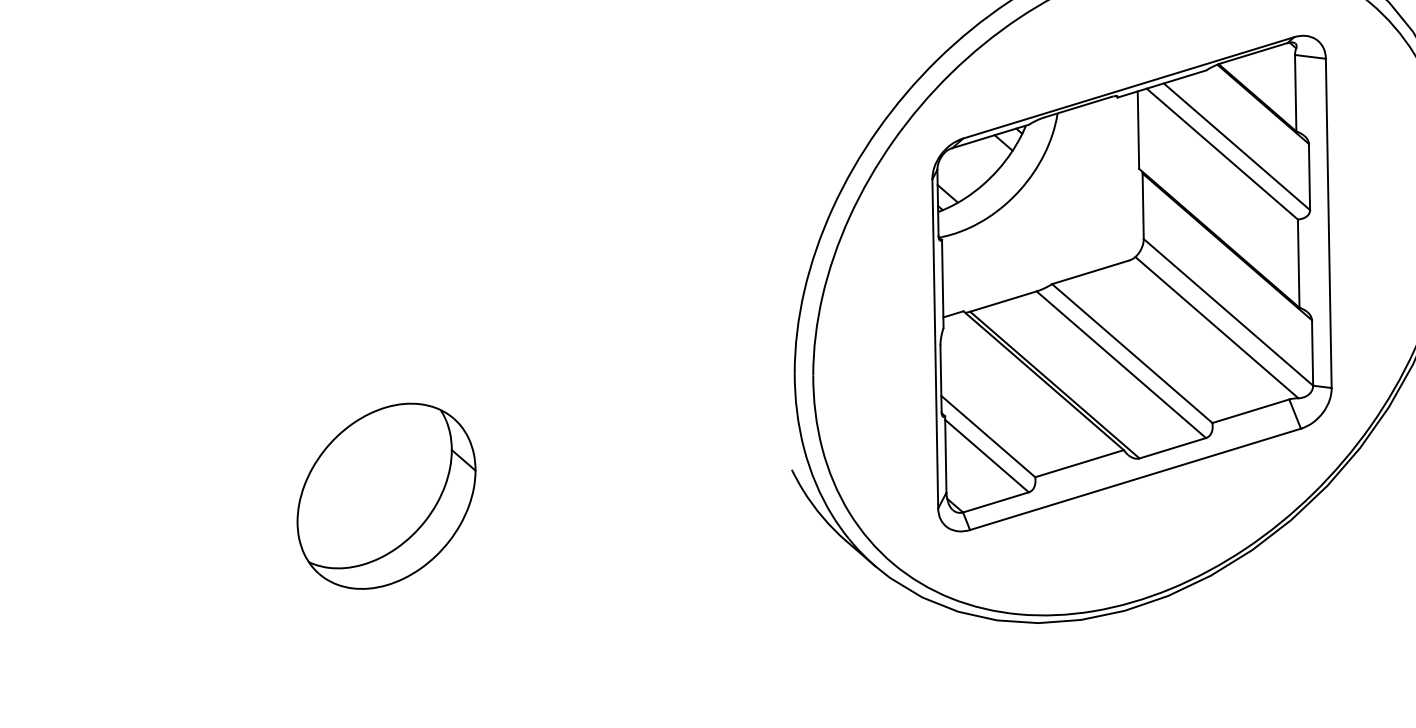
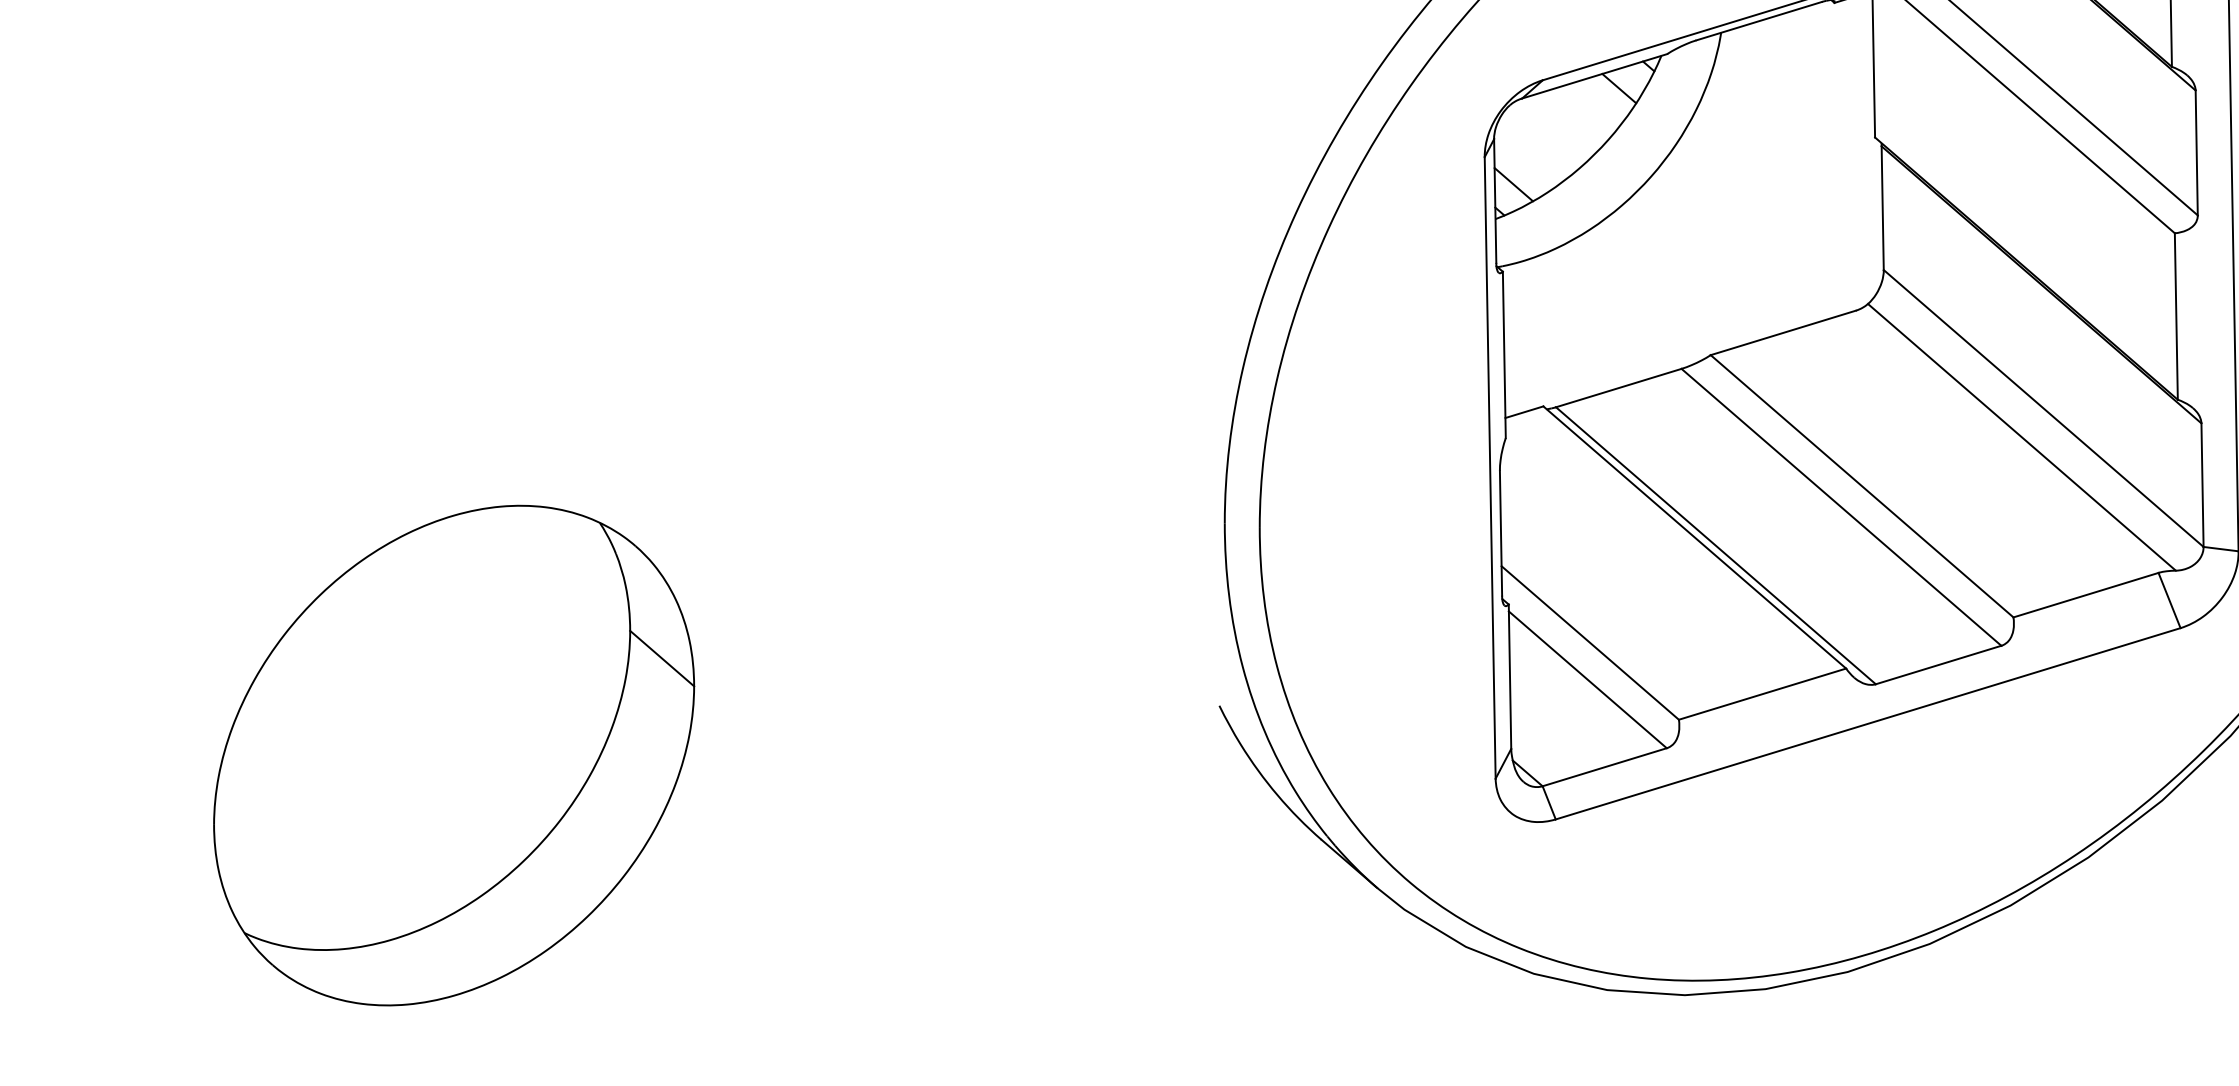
part: (386, 496) -> (453, 756), size x1.43

